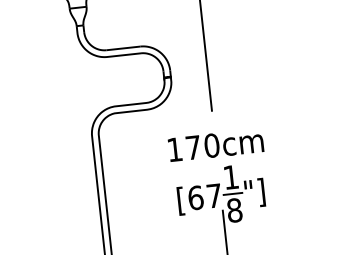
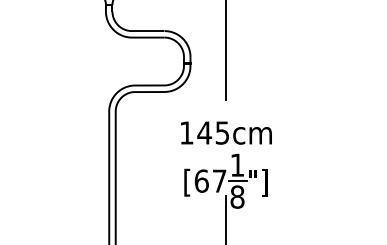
text: (202, 146) -> (213, 132), 170cm -> 145cm

